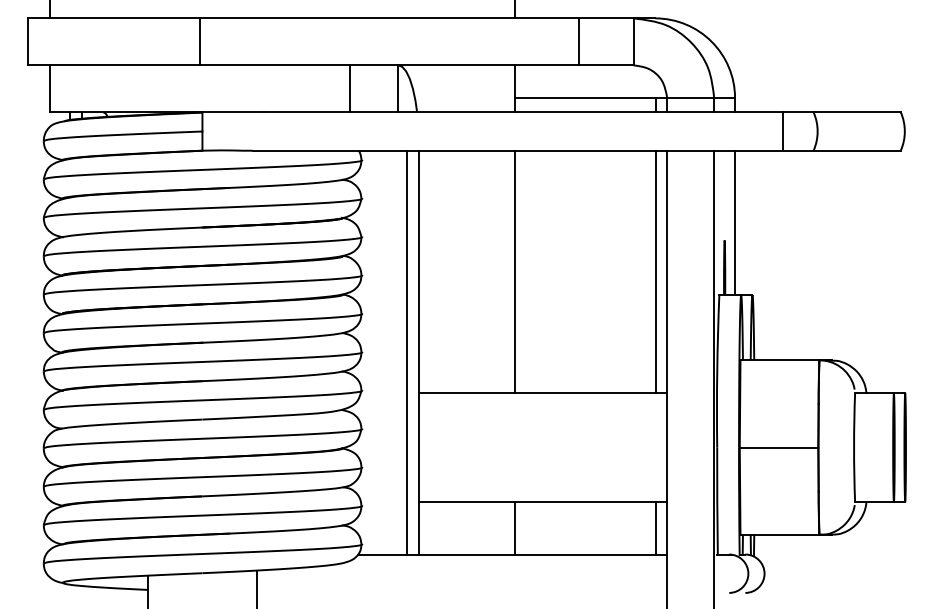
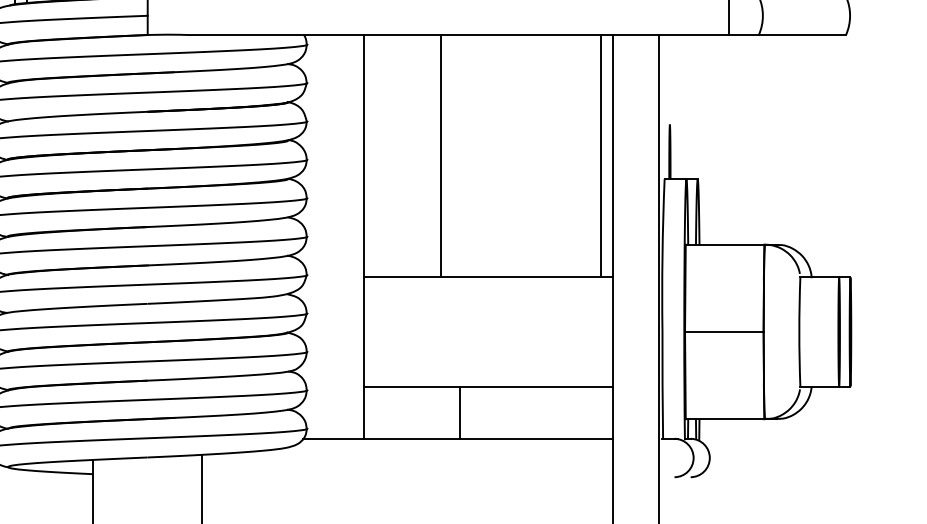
line: (735, 222) -> (680, 106), removed
line: (514, 271) -> (440, 155), moved
line: (406, 352) -> (351, 236), removed
line: (655, 528) -> (600, 412), removed

